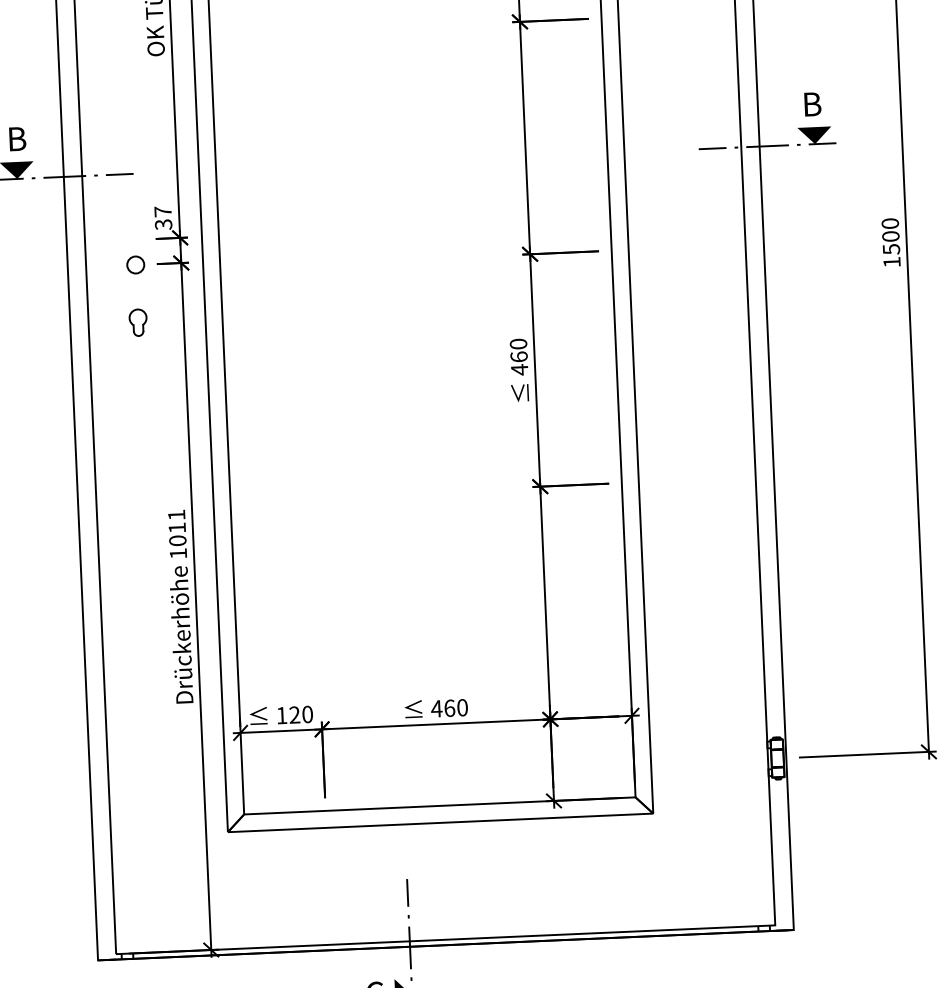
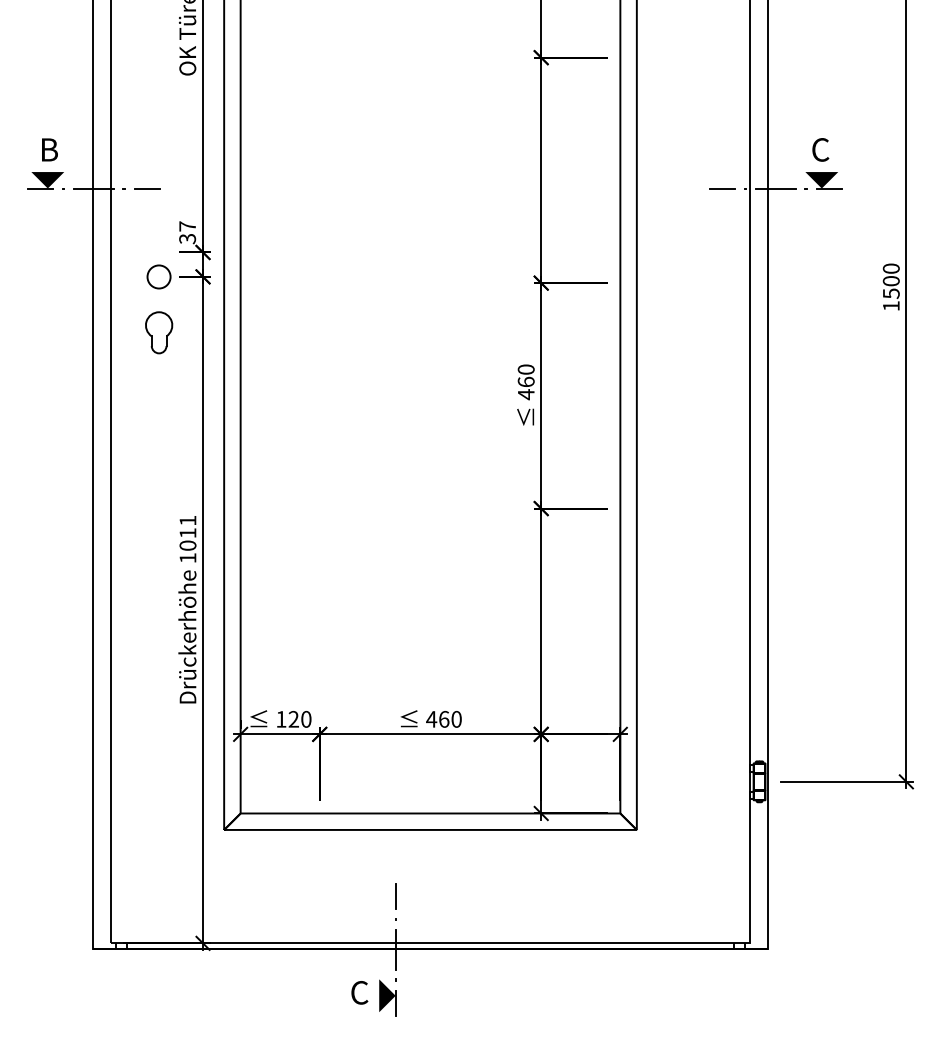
text: (811, 103) -> (820, 149), B -> C
circle: (135, 264) -> (158, 276), size x1.4
part: (137, 322) -> (158, 332), size x1.6

